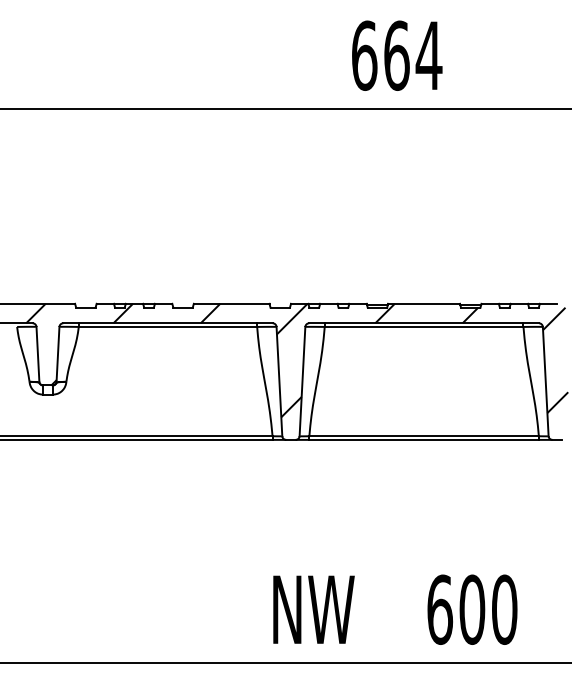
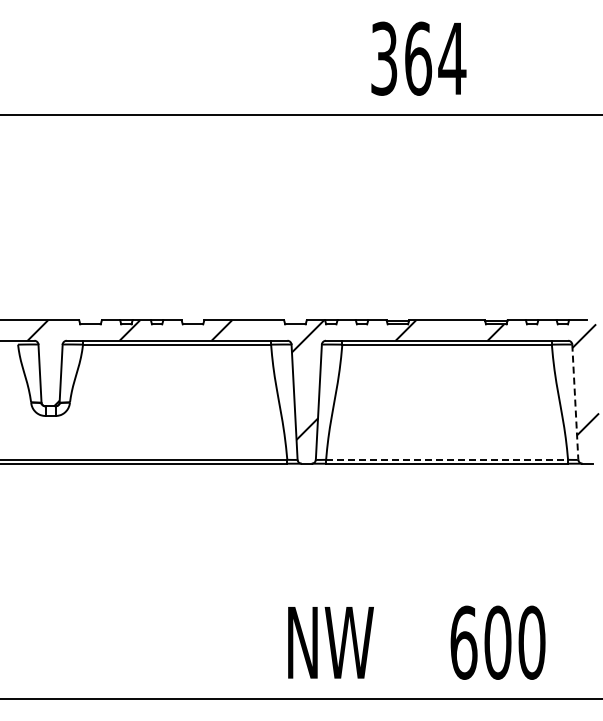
text: (364, 55) -> (384, 58), 664 -> 364
line: (545, 381) -> (575, 402), solid -> dashed
line: (424, 435) -> (447, 459), solid -> dashed

